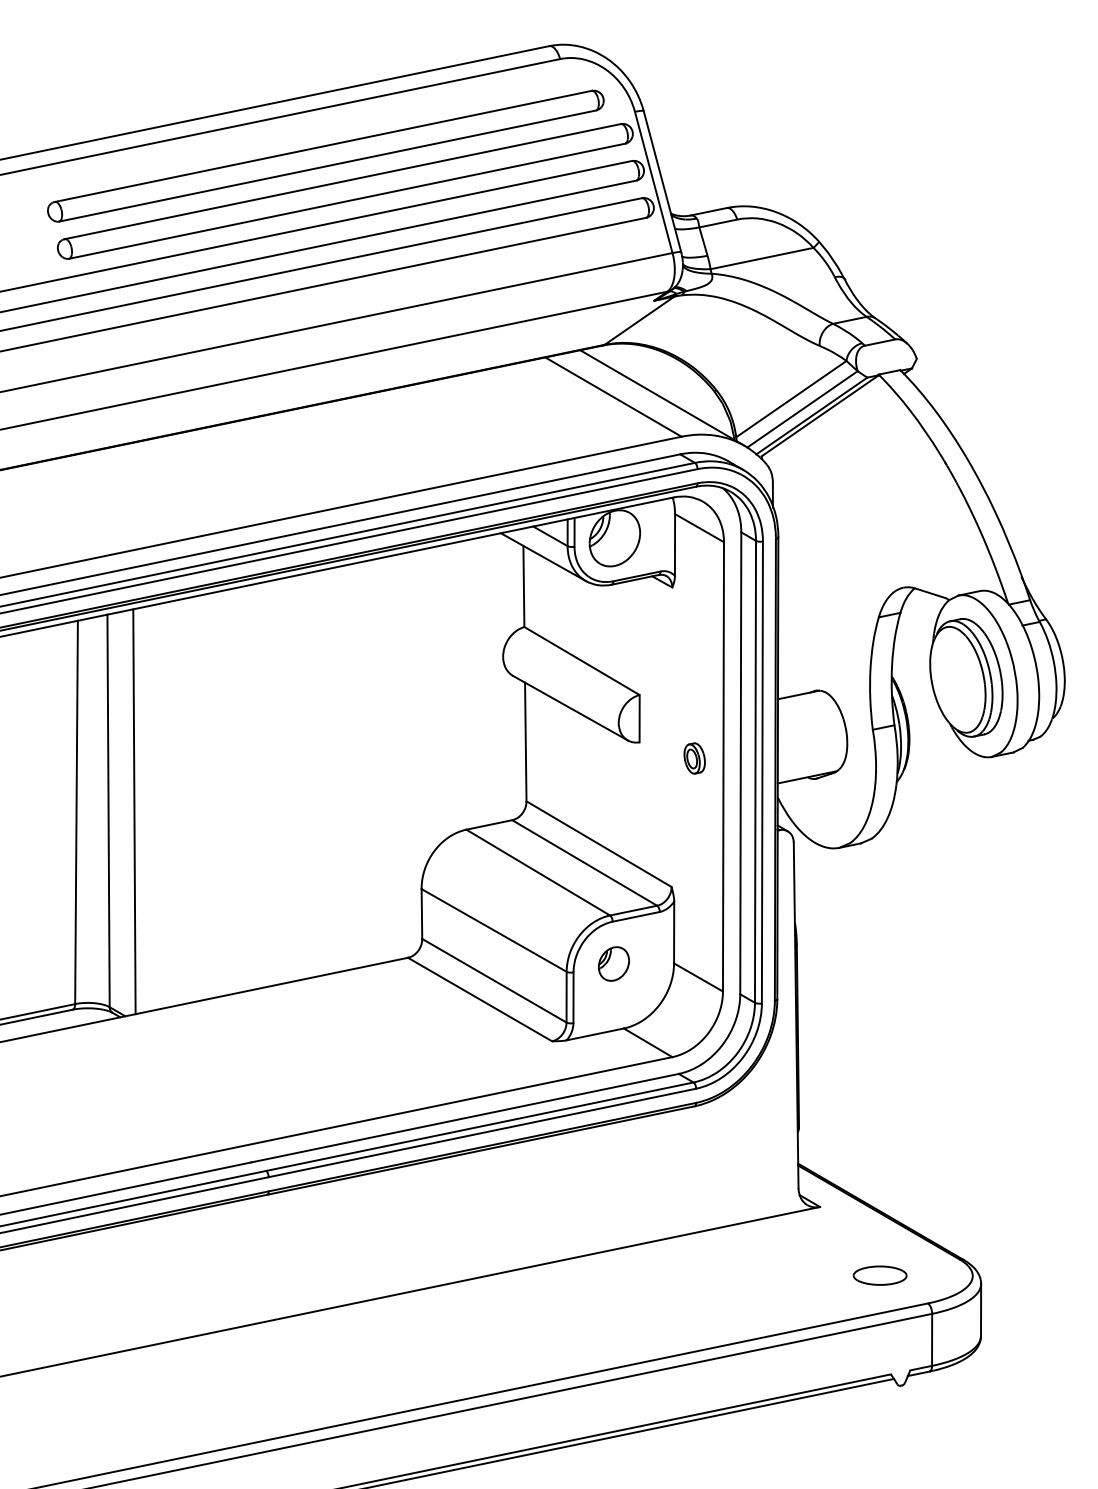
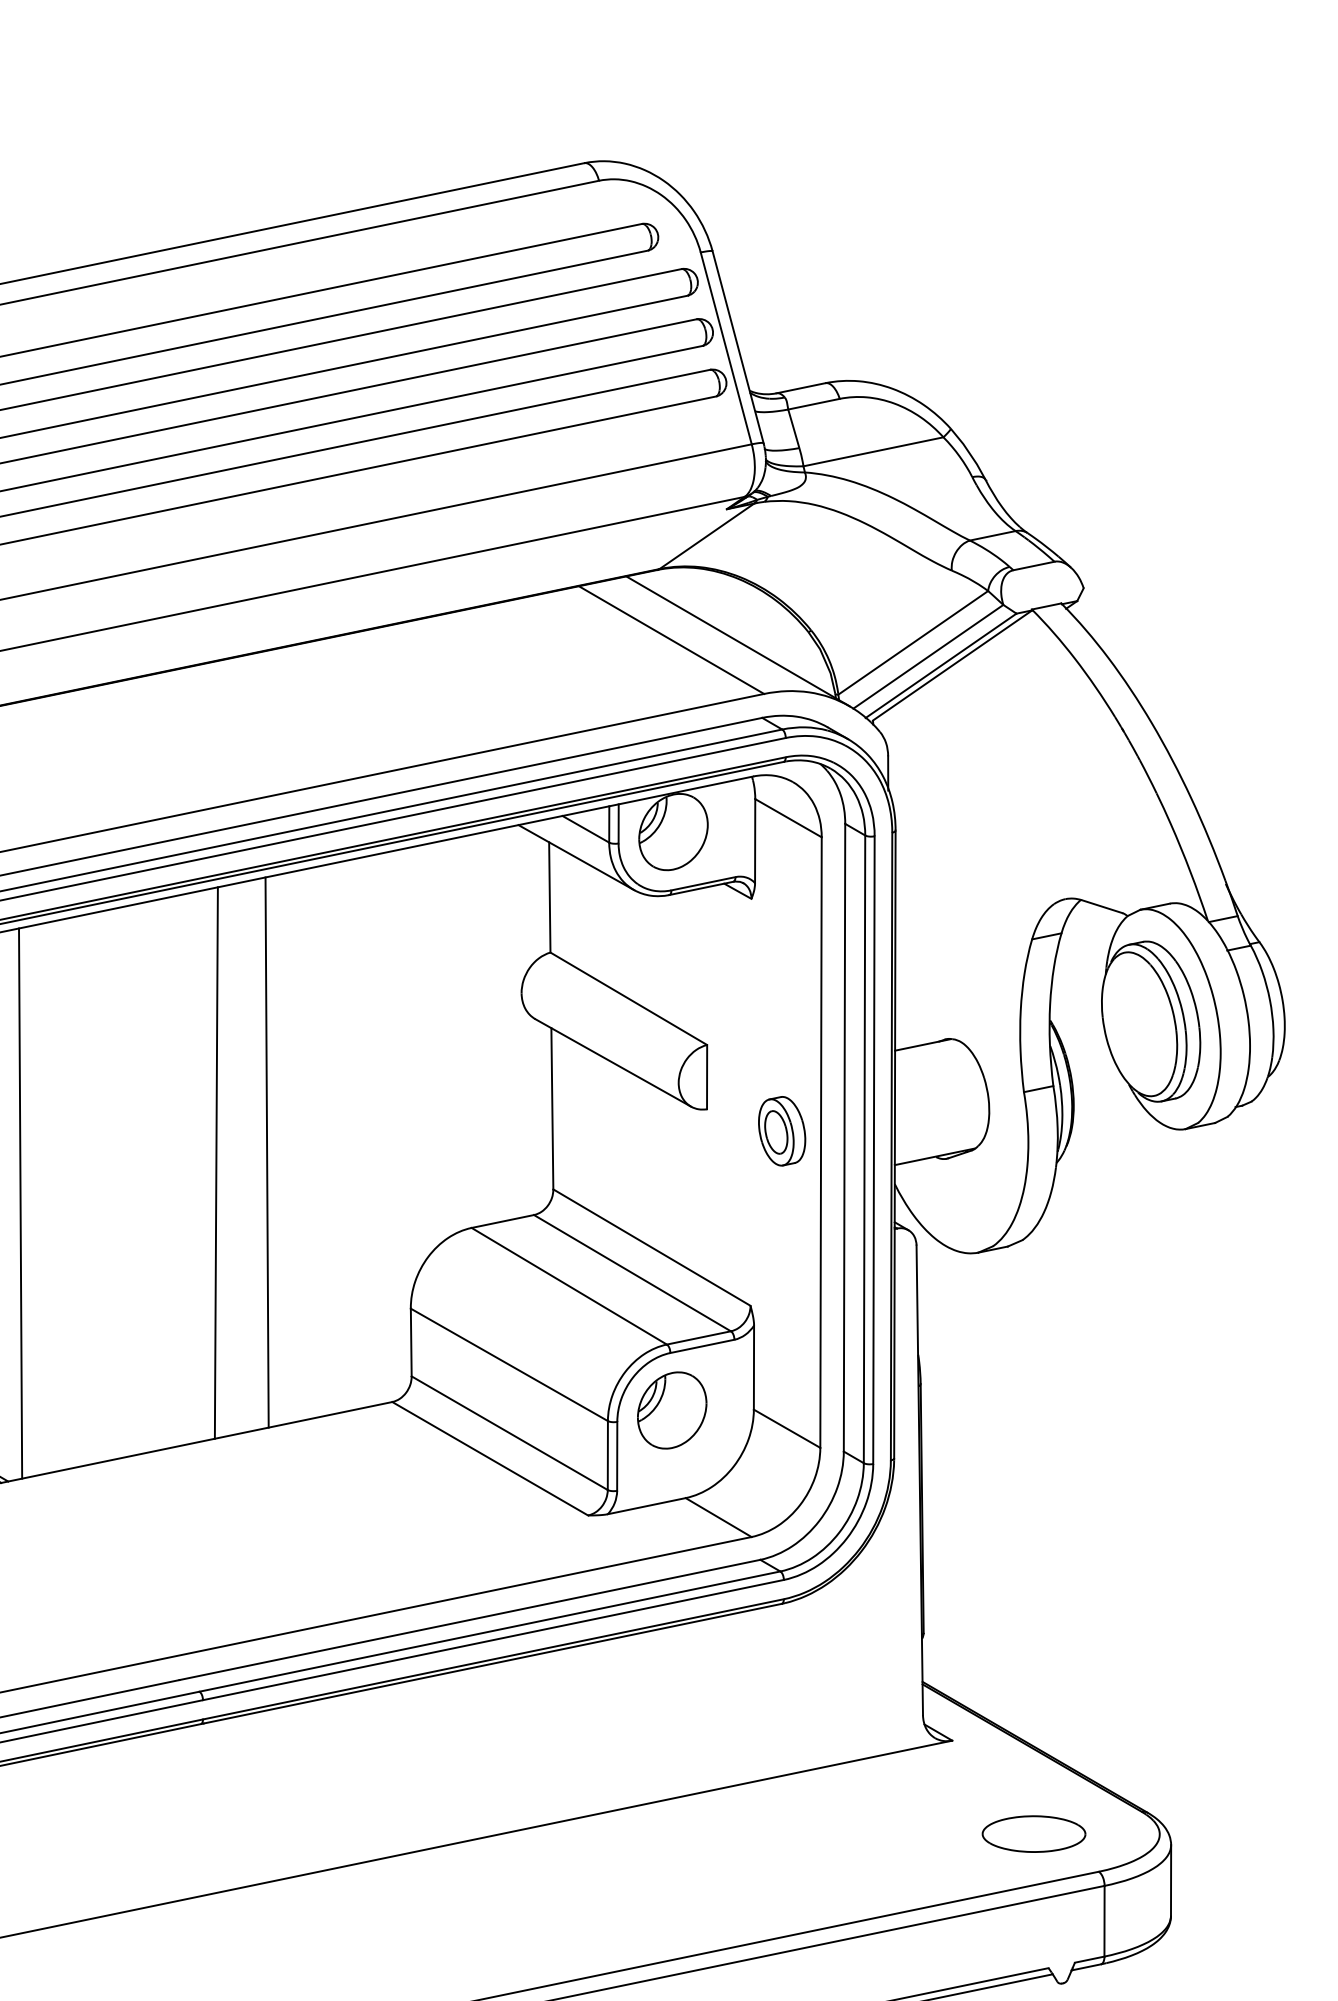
part: (694, 758) -> (781, 1131), size x1.67
line: (315, 773) -> (266, 1151), added
line: (278, 781) -> (216, 1162), added
part: (613, 963) -> (671, 1409), size x1.67
part: (879, 1275) -> (1033, 1833), size x1.43

